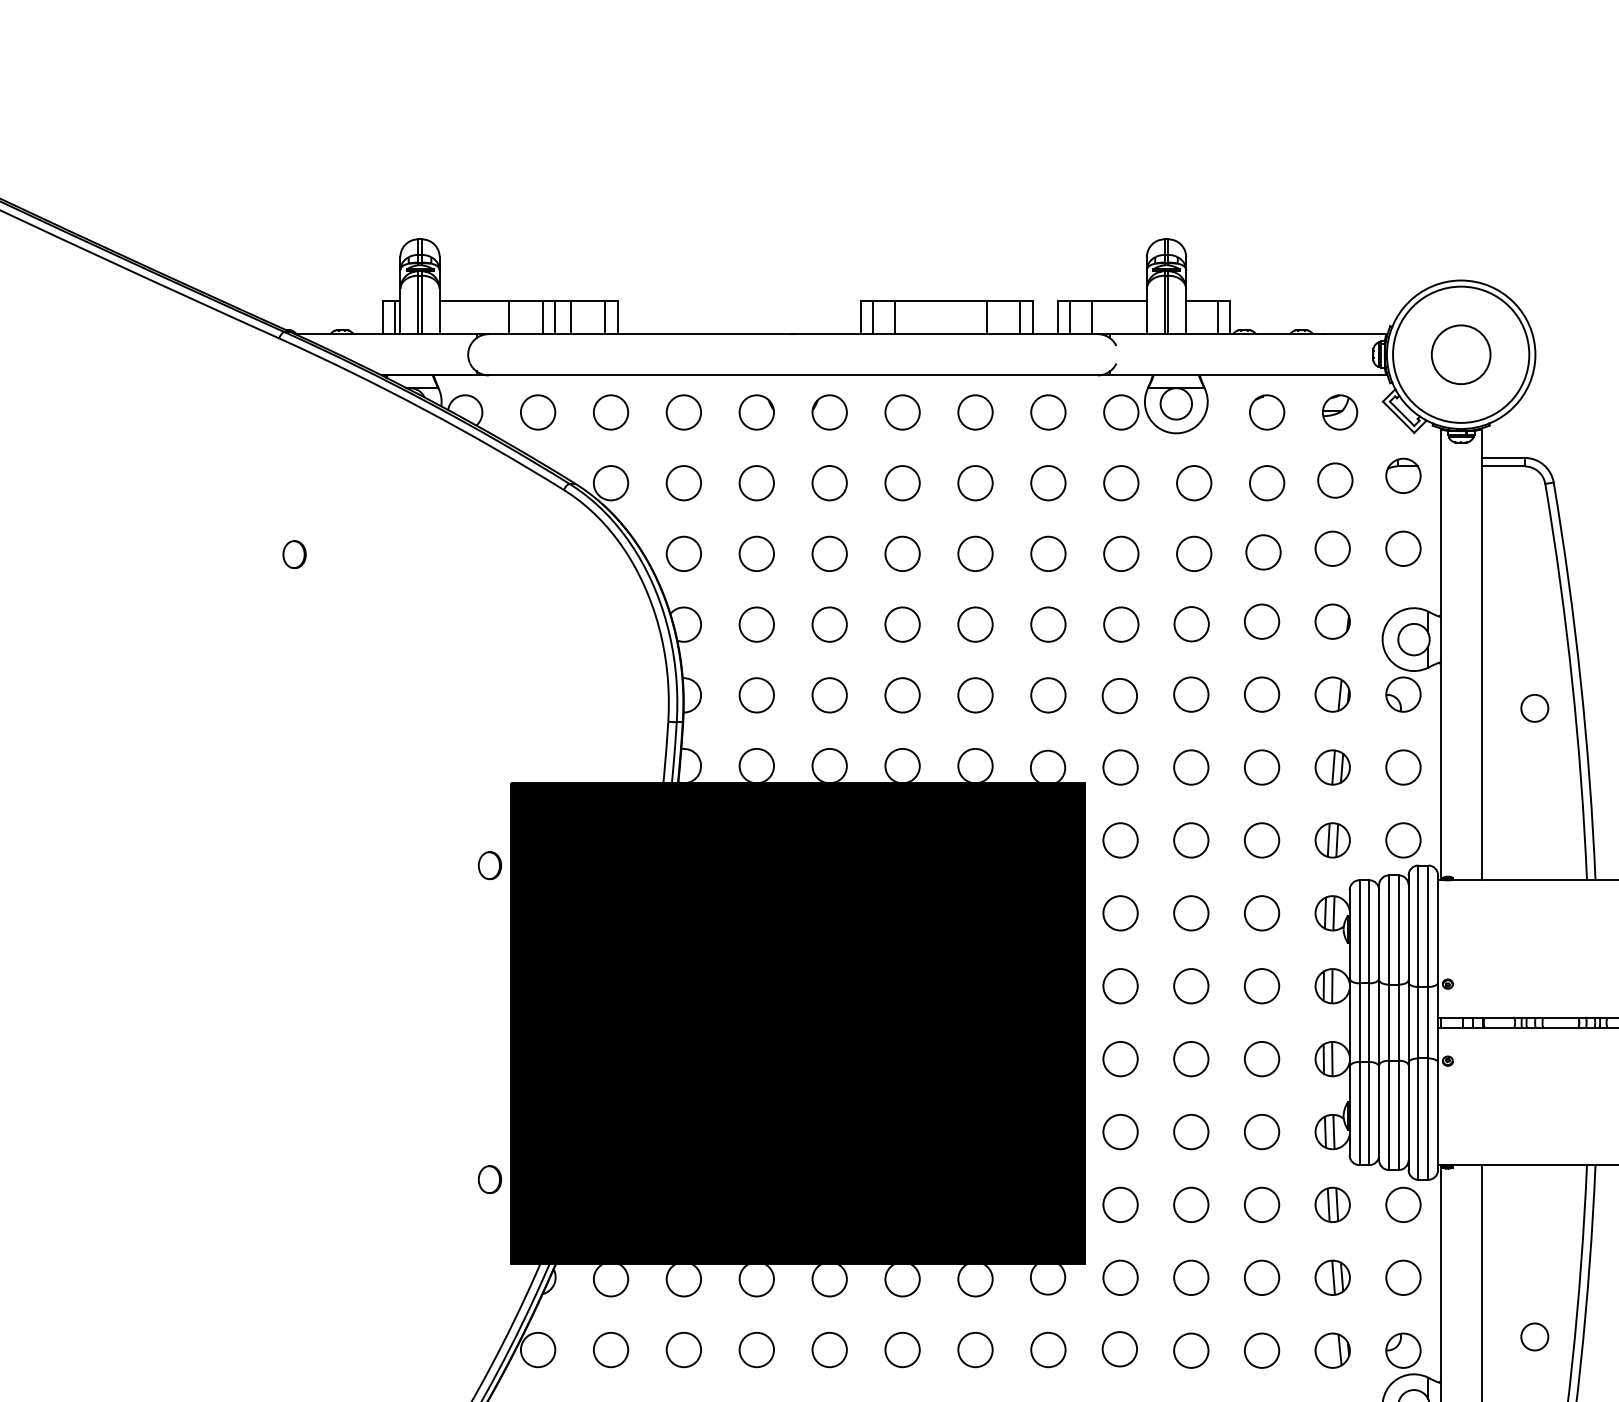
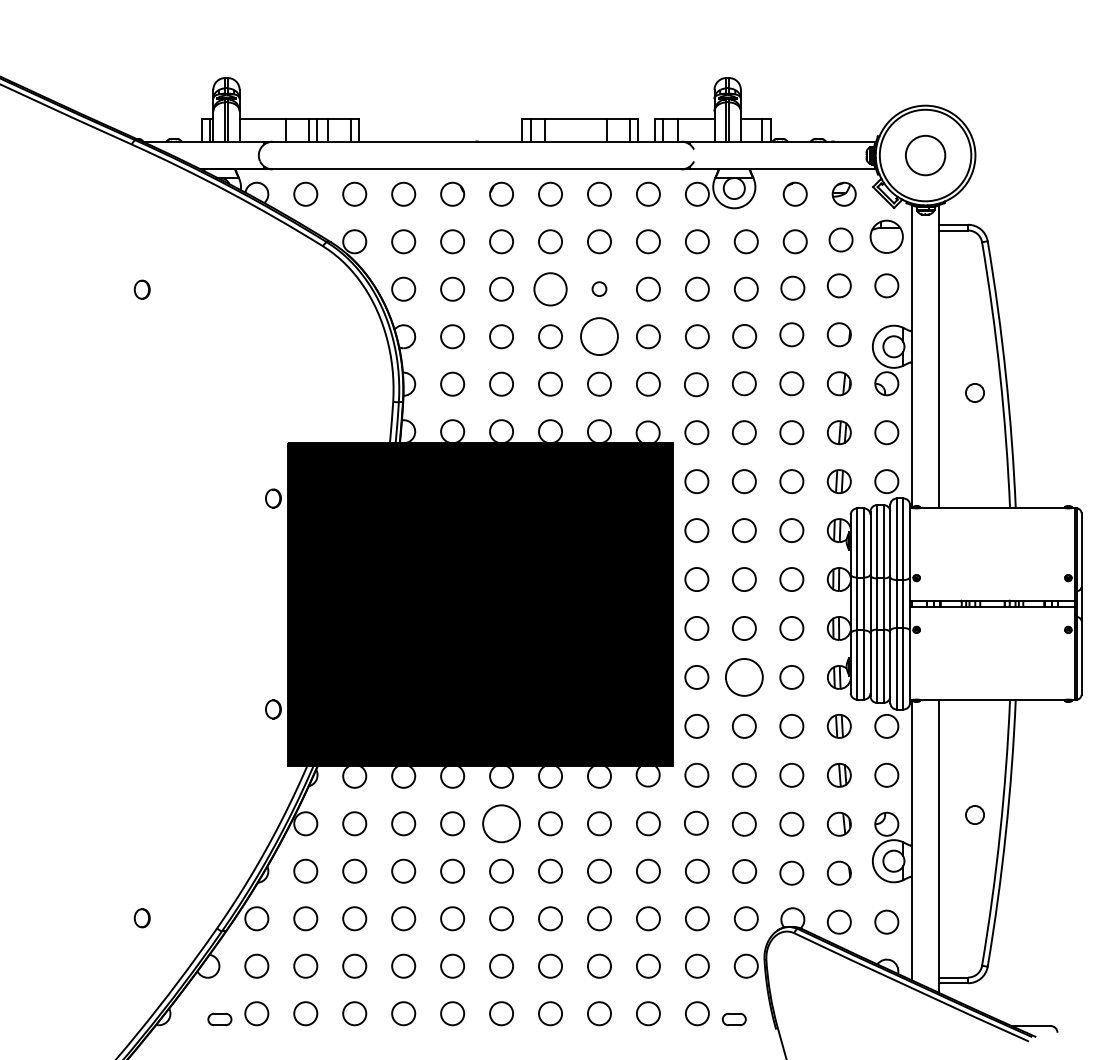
part: (1402, 475) -> (886, 236), size x1.4
circle: (902, 552) -> (550, 288), size x1.4
circle: (975, 552) -> (599, 288), size x0.6
circle: (975, 624) -> (599, 336), size x1.6
circle: (1190, 1130) -> (743, 676), size x1.6
circle: (829, 1349) -> (501, 823), size x1.6

